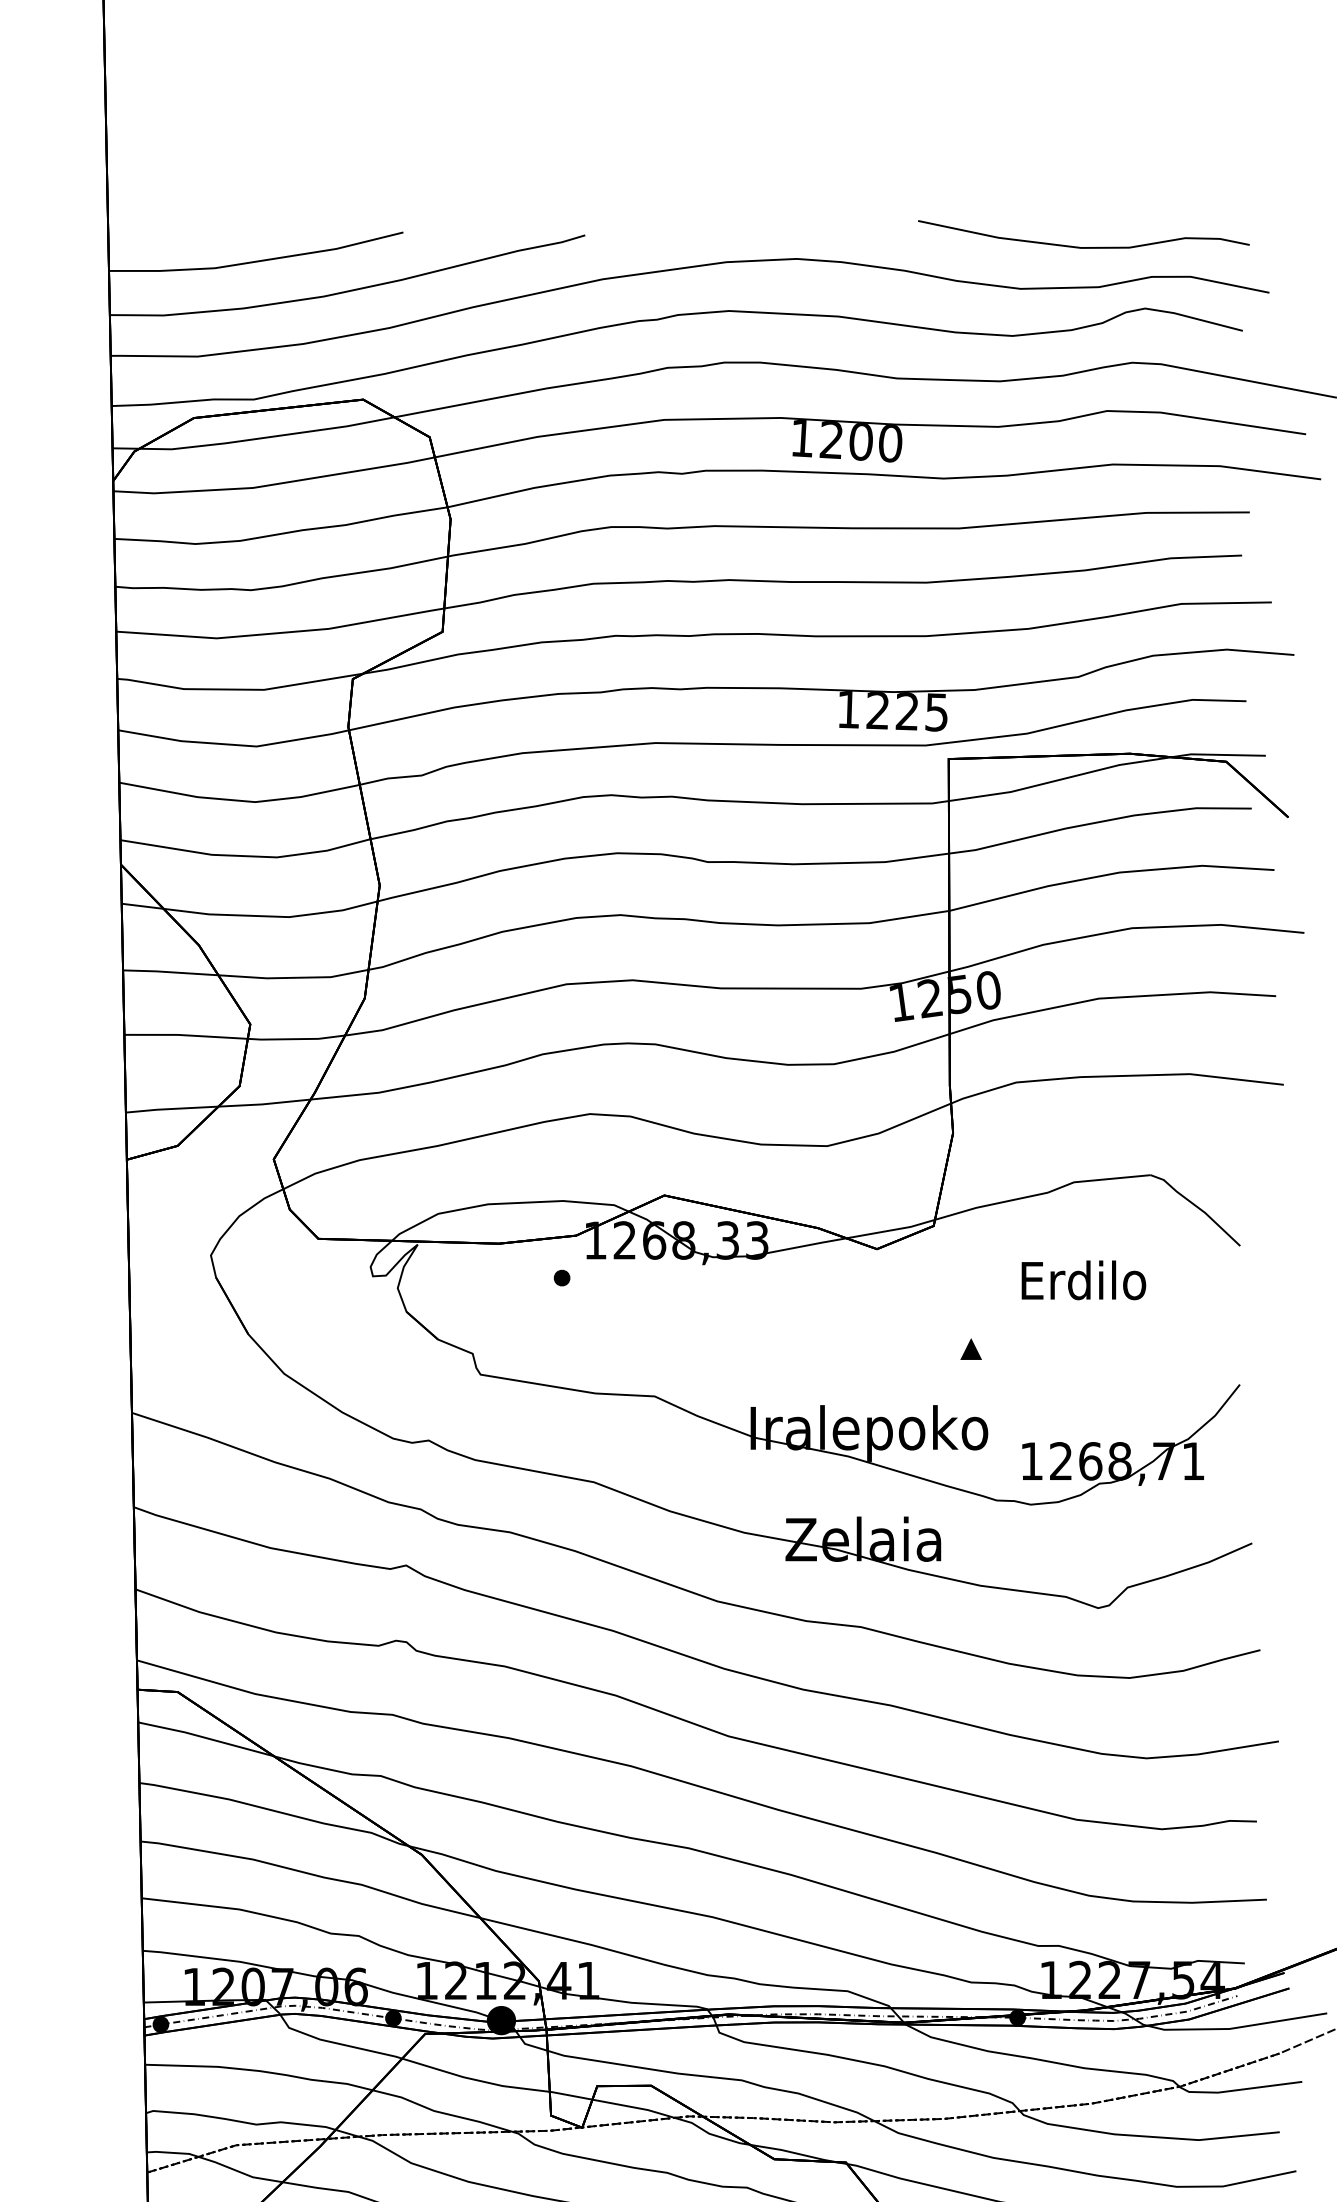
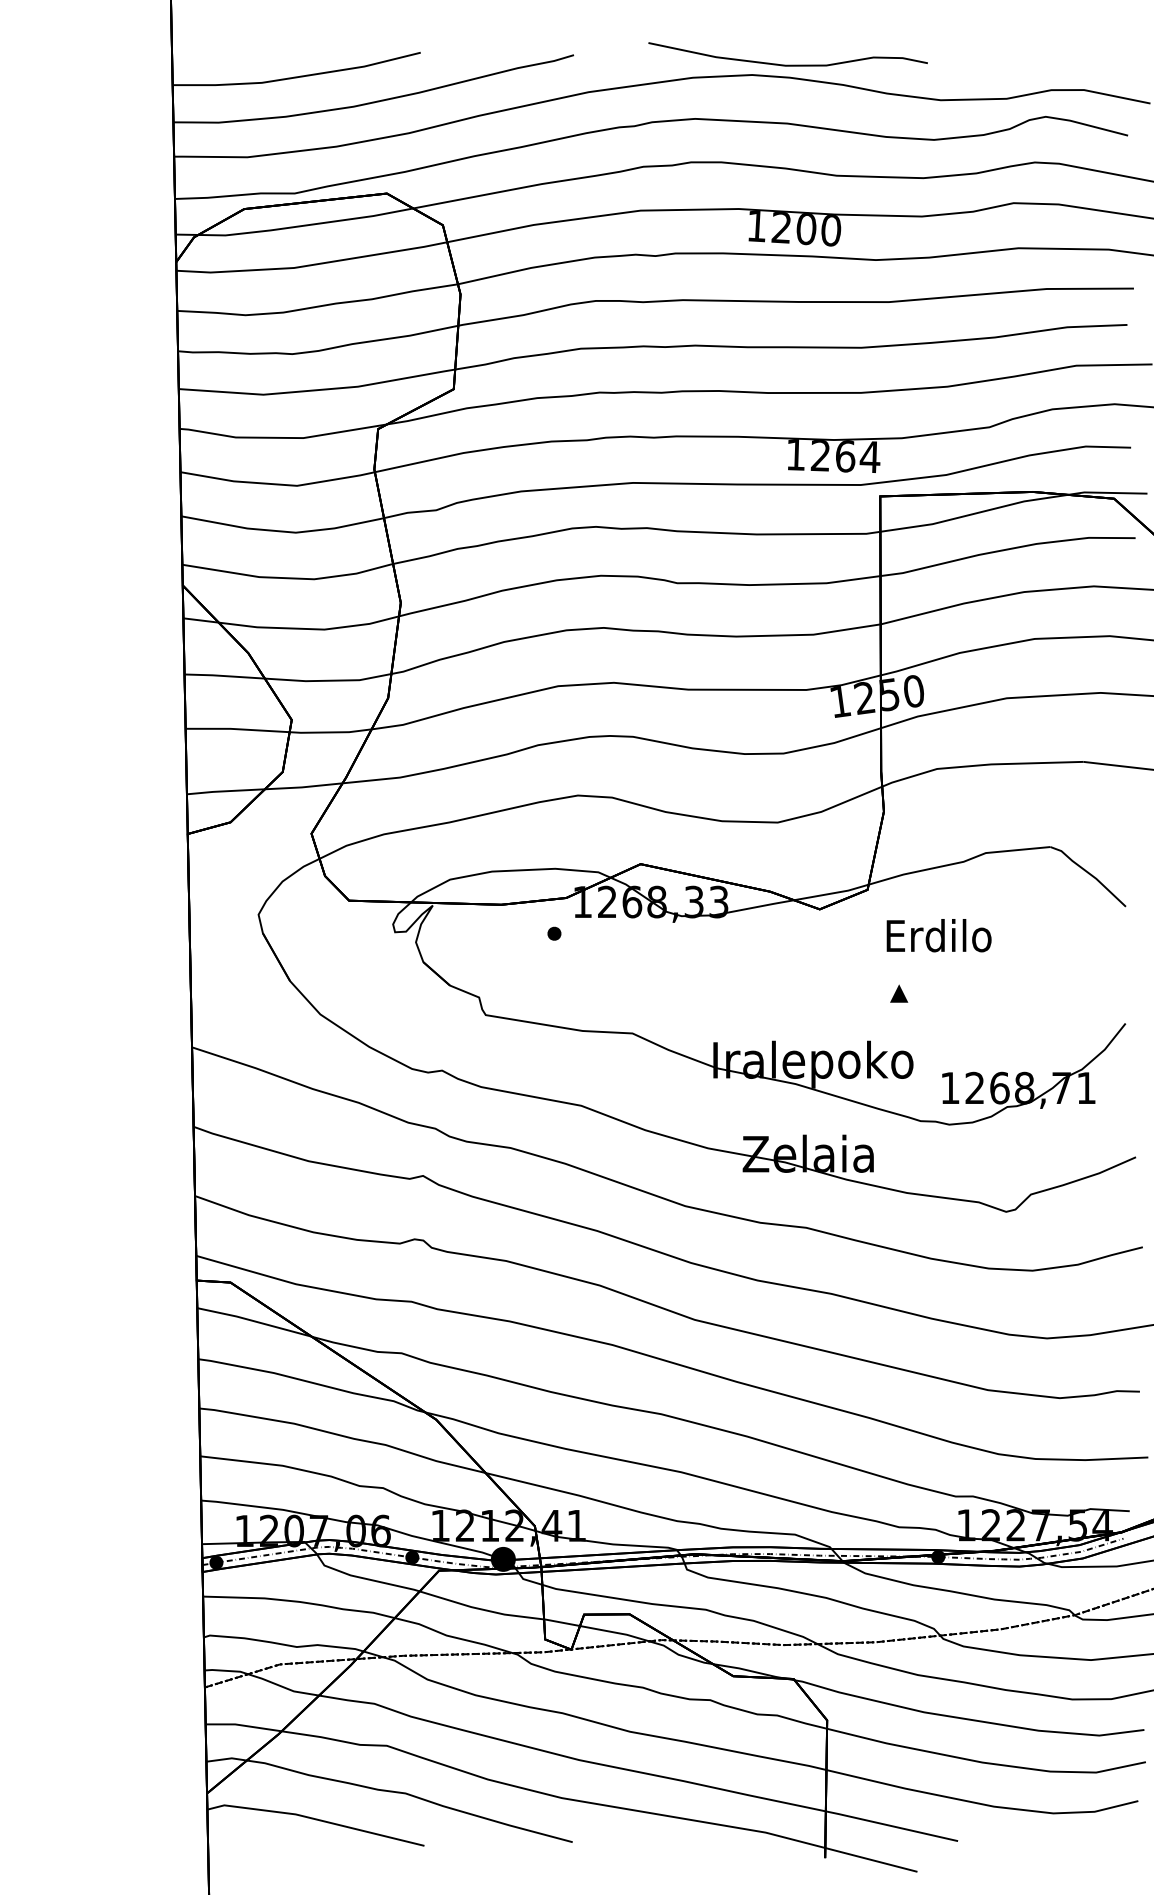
curve: (1083, 246) -> (787, 64), moved
text: (921, 711) -> (857, 456), 1225 -> 1264
text: (1083, 1280) -> (938, 935), moved

